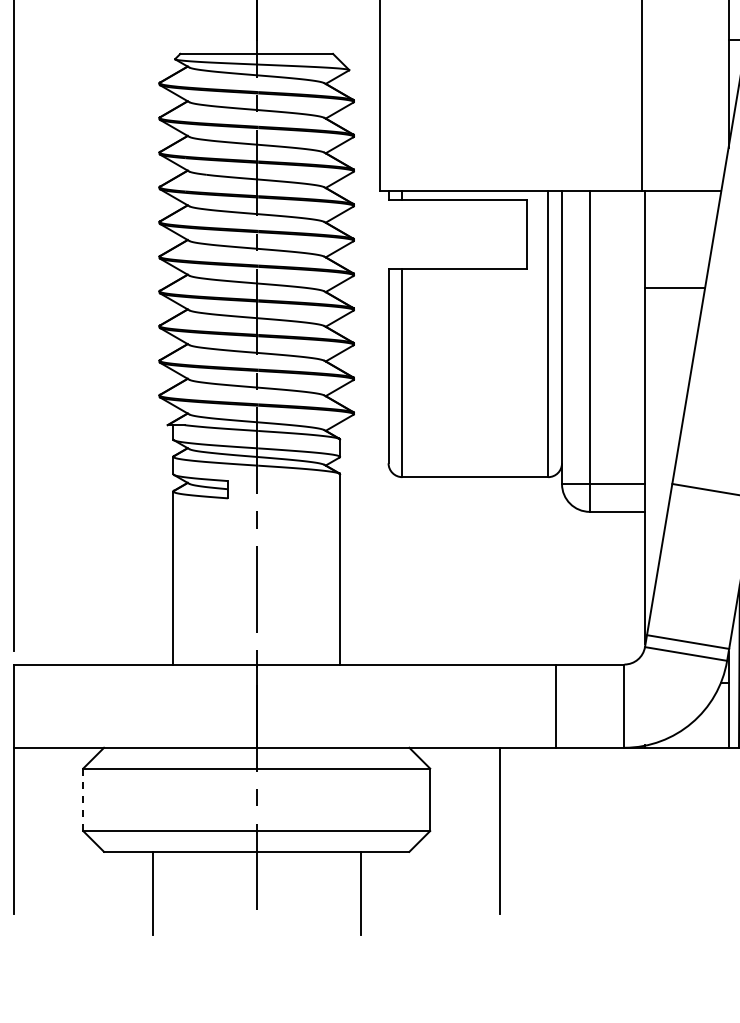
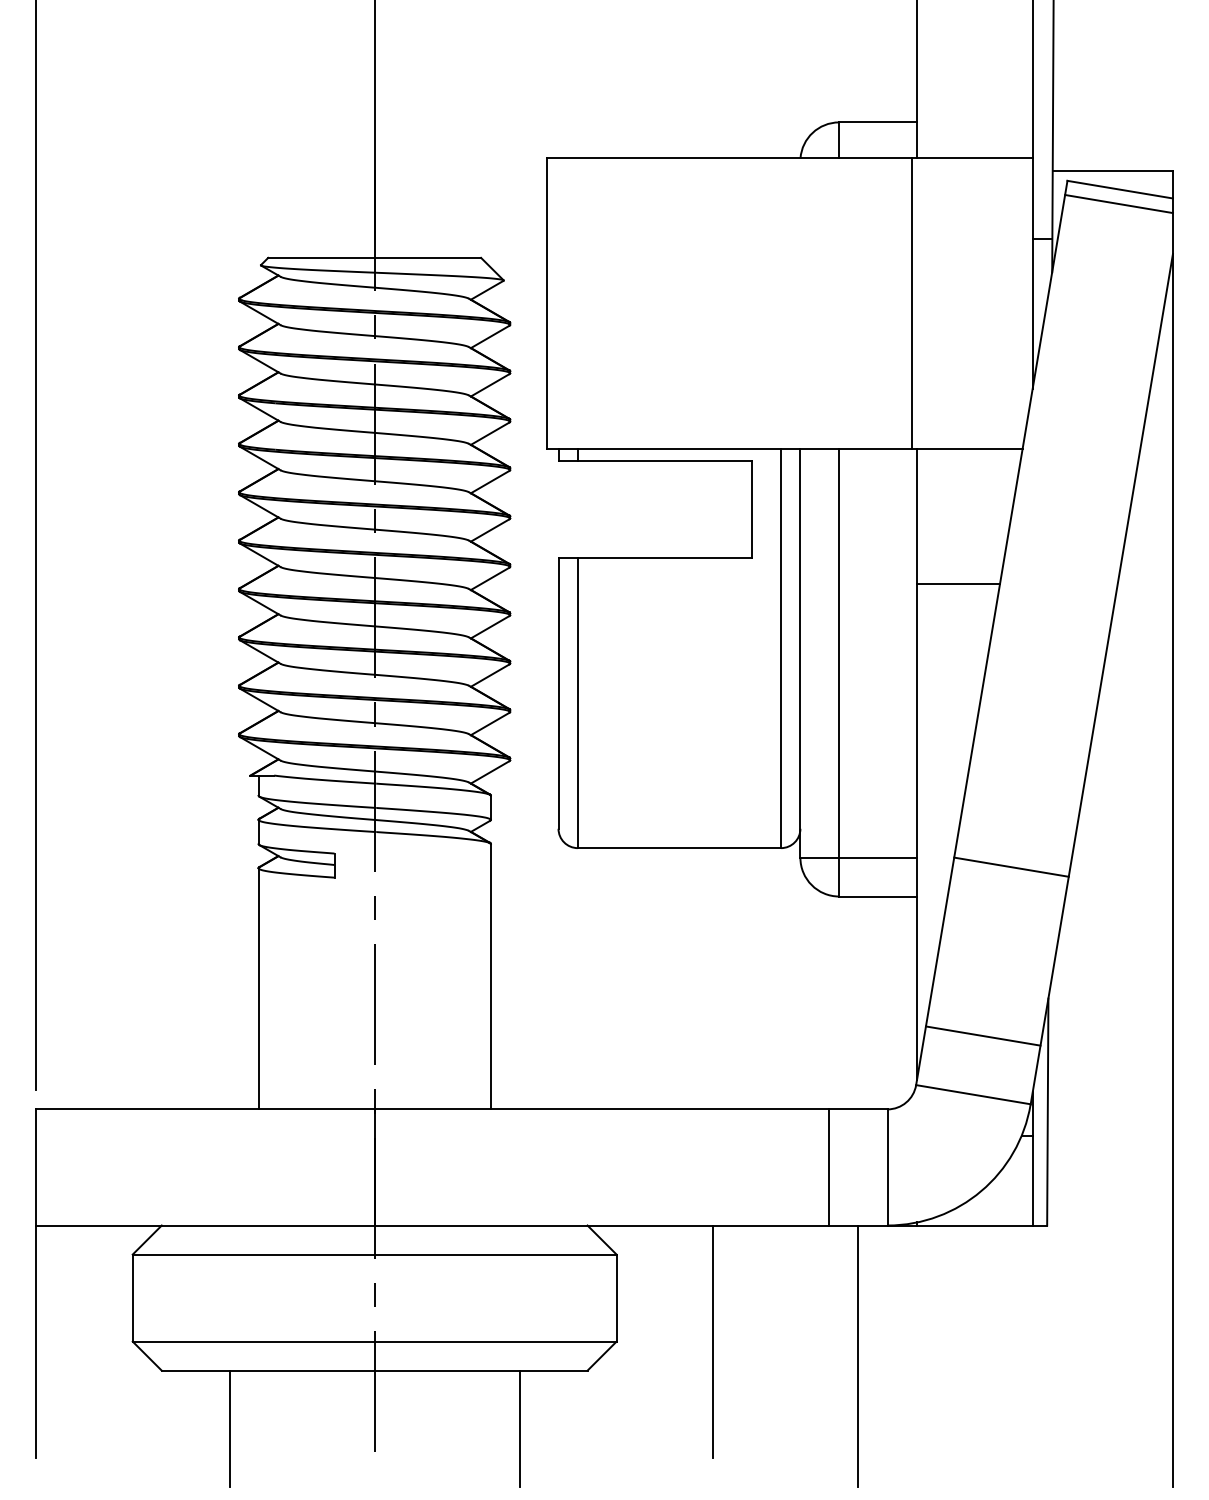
line: (688, 641) -> (983, 1035), moved
line: (555, 706) -> (828, 1167), moved
line: (83, 800) -> (132, 1298), dashed -> solid
line: (603, 841) -> (858, 1355), added

